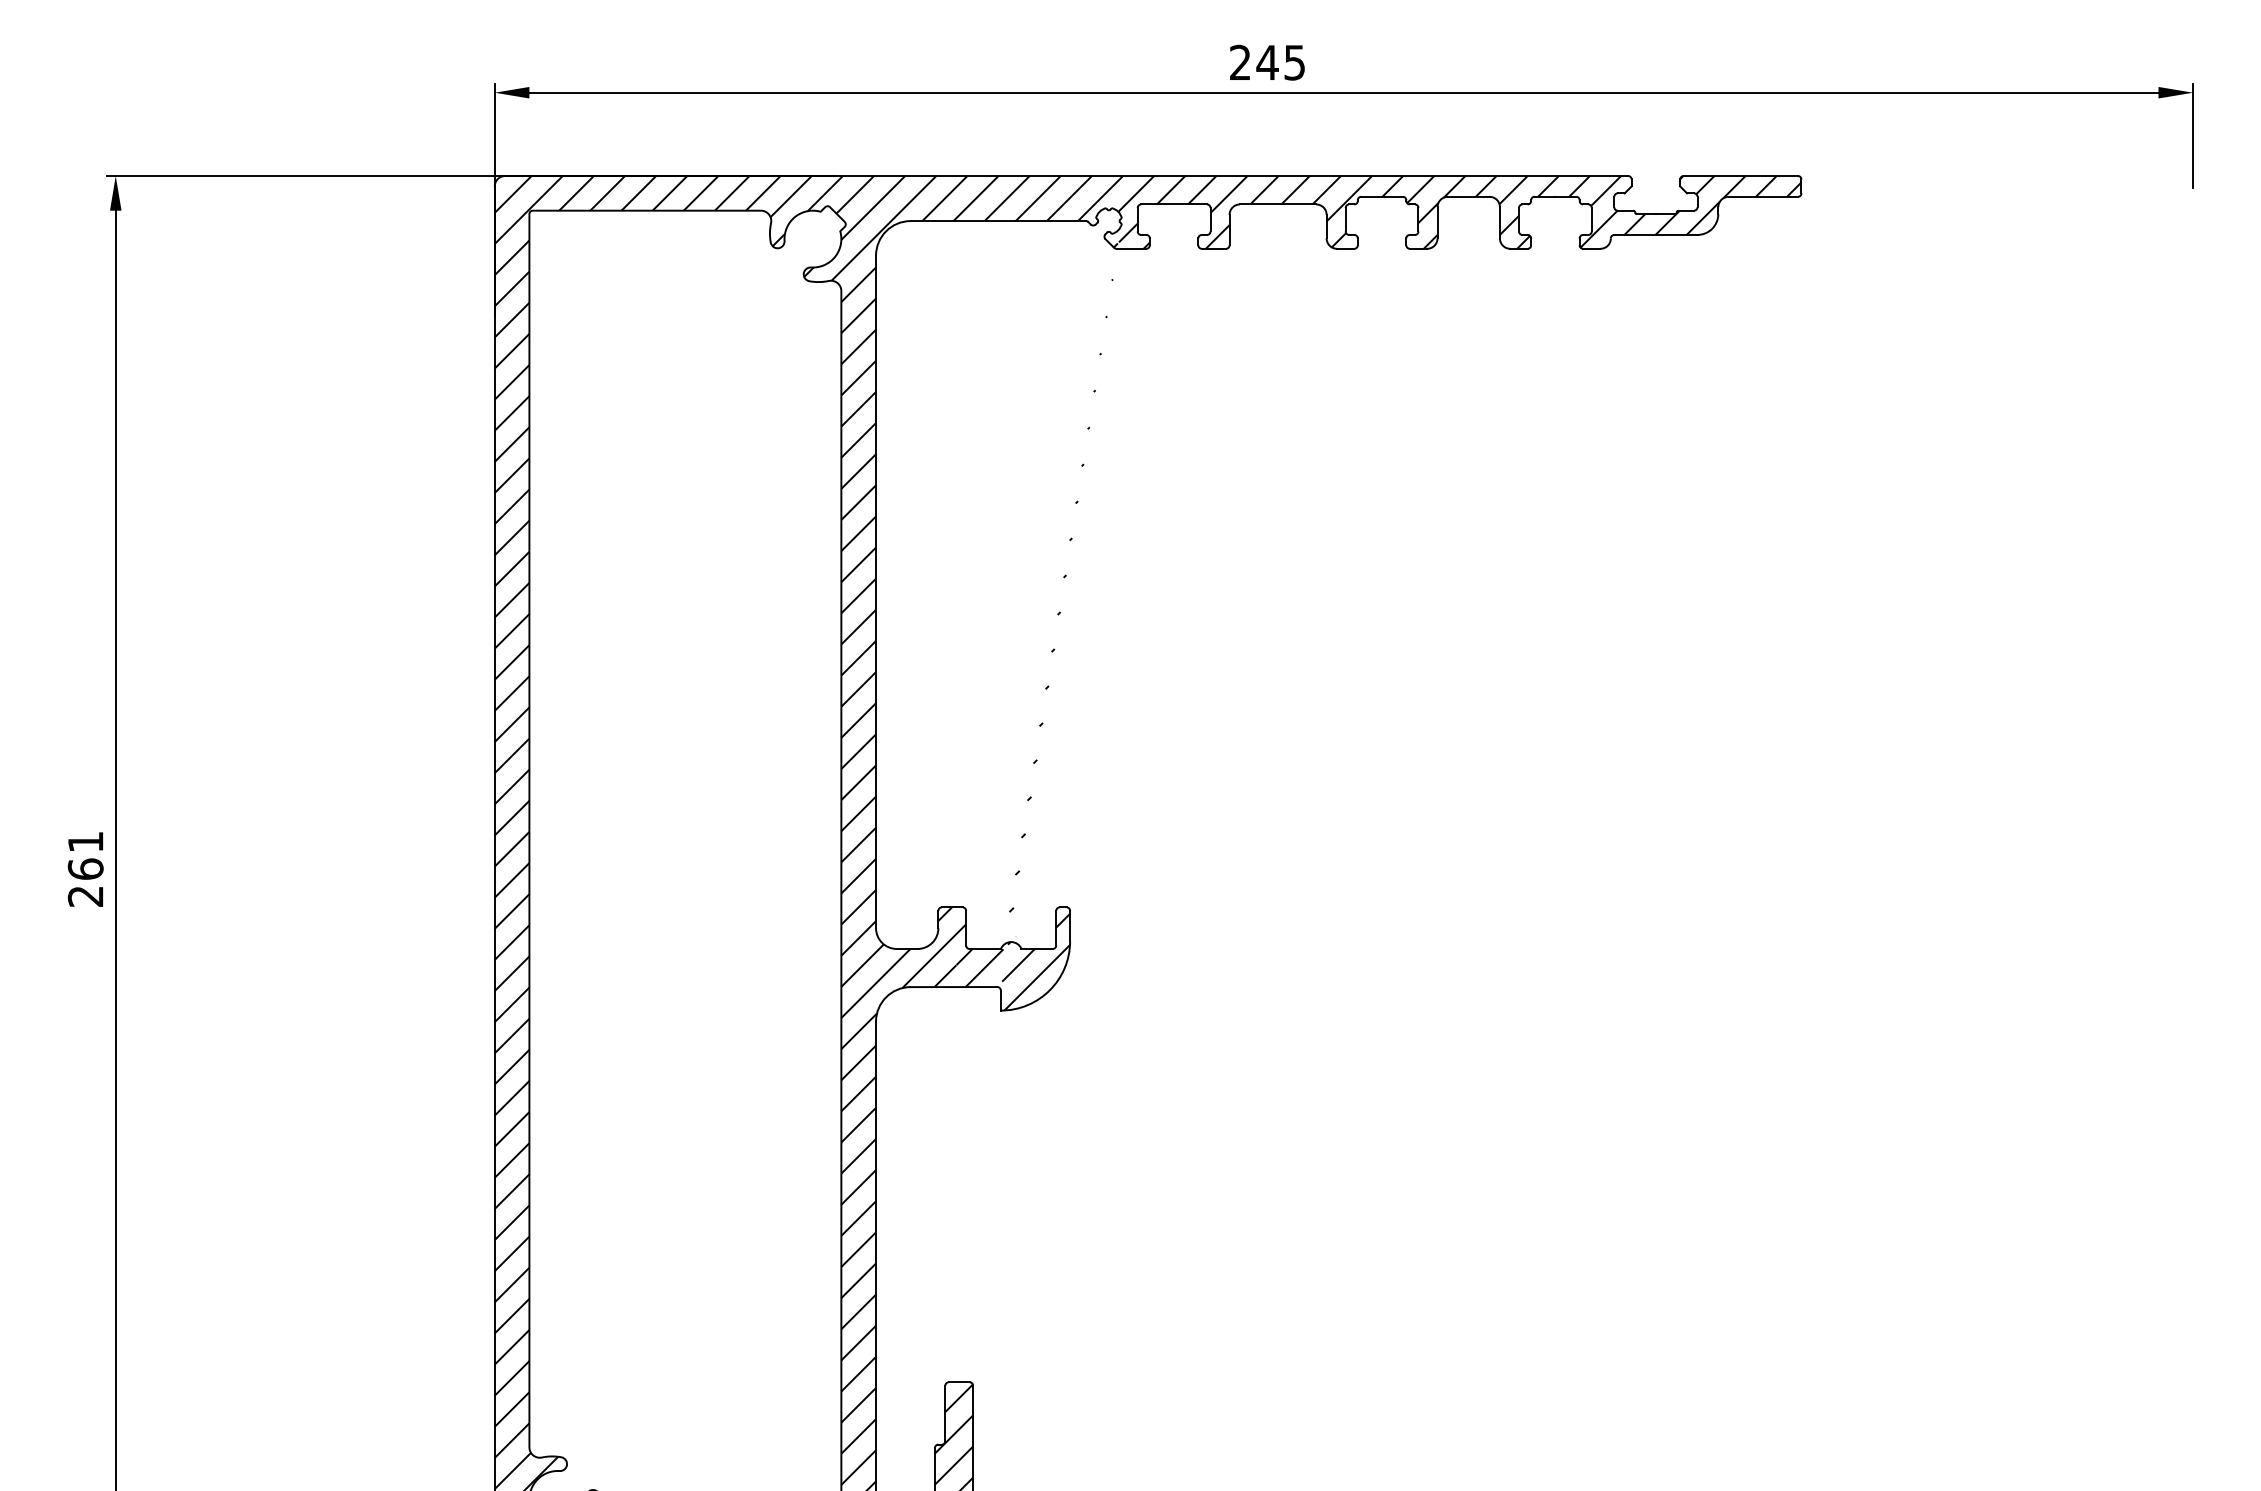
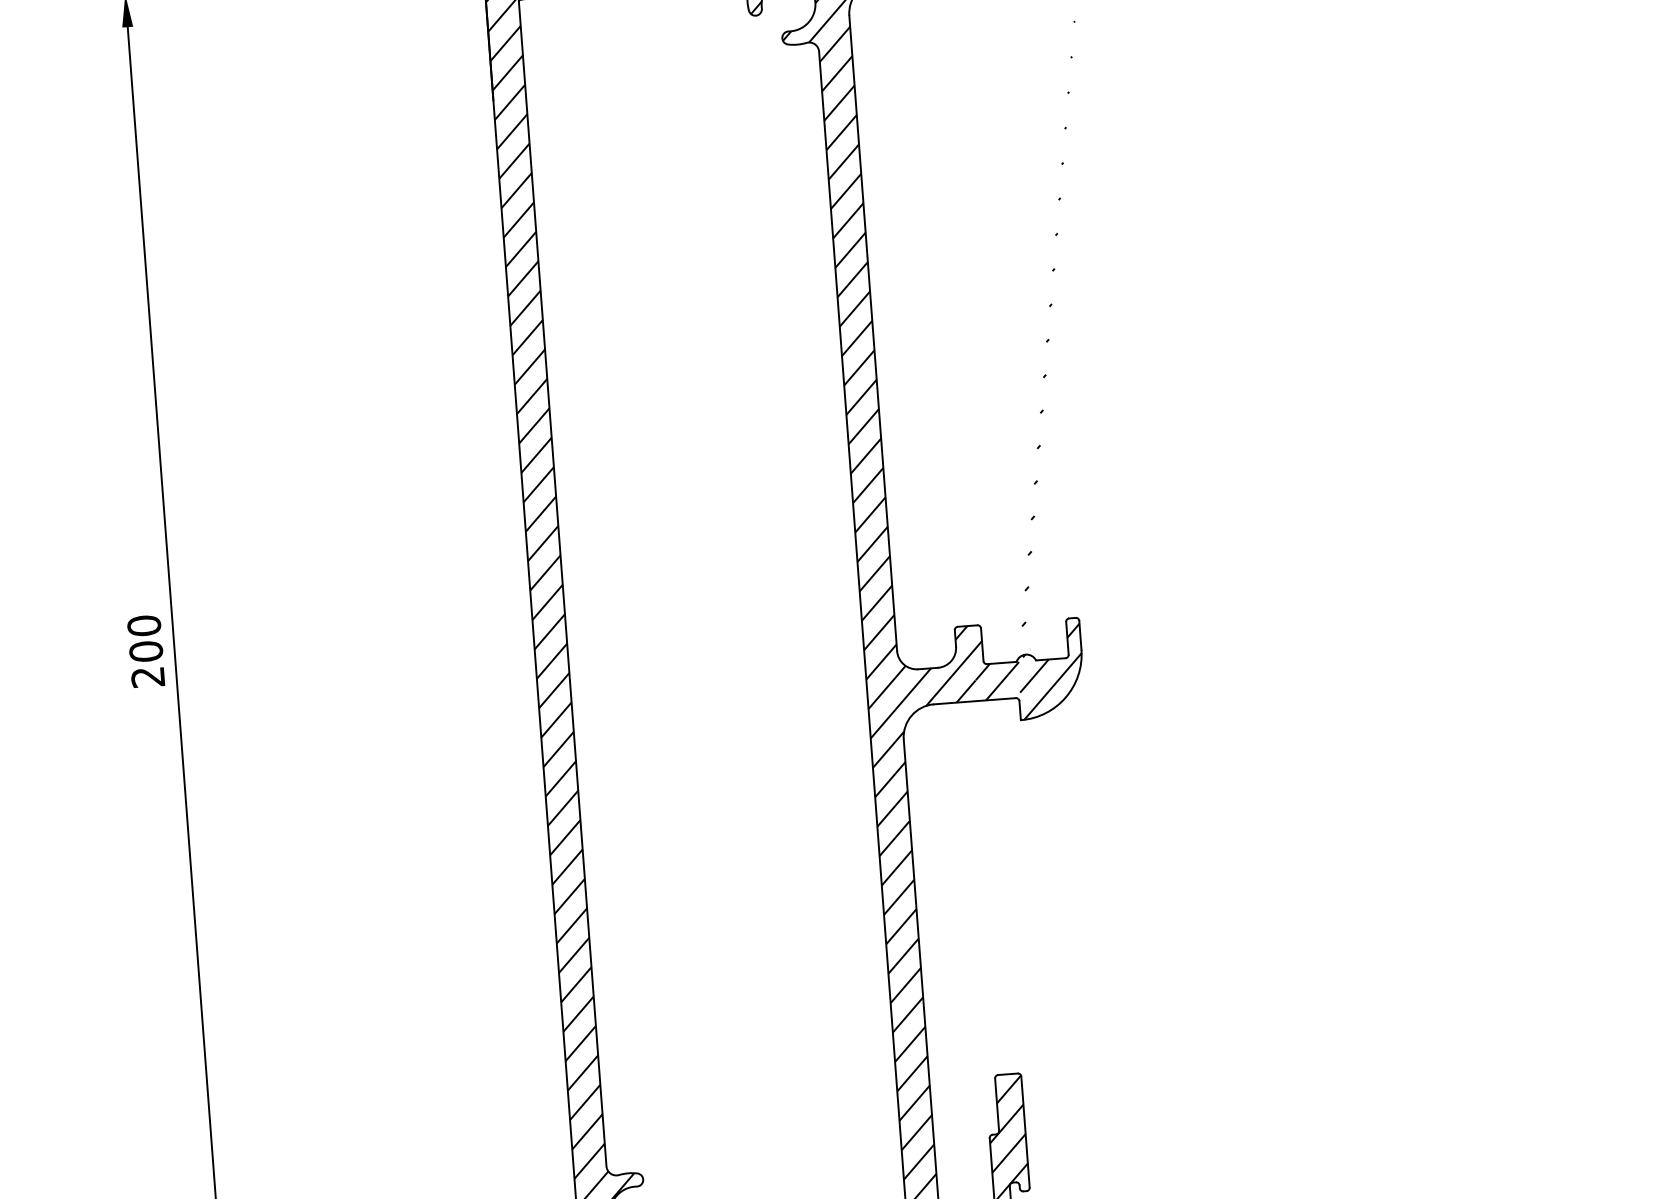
text: (85, 855) -> (144, 638), 261 -> 200

